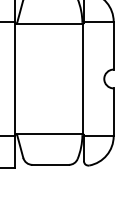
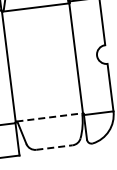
line: (49, 134) -> (49, 117), solid -> dashed
line: (51, 164) -> (55, 147), solid -> dashed

